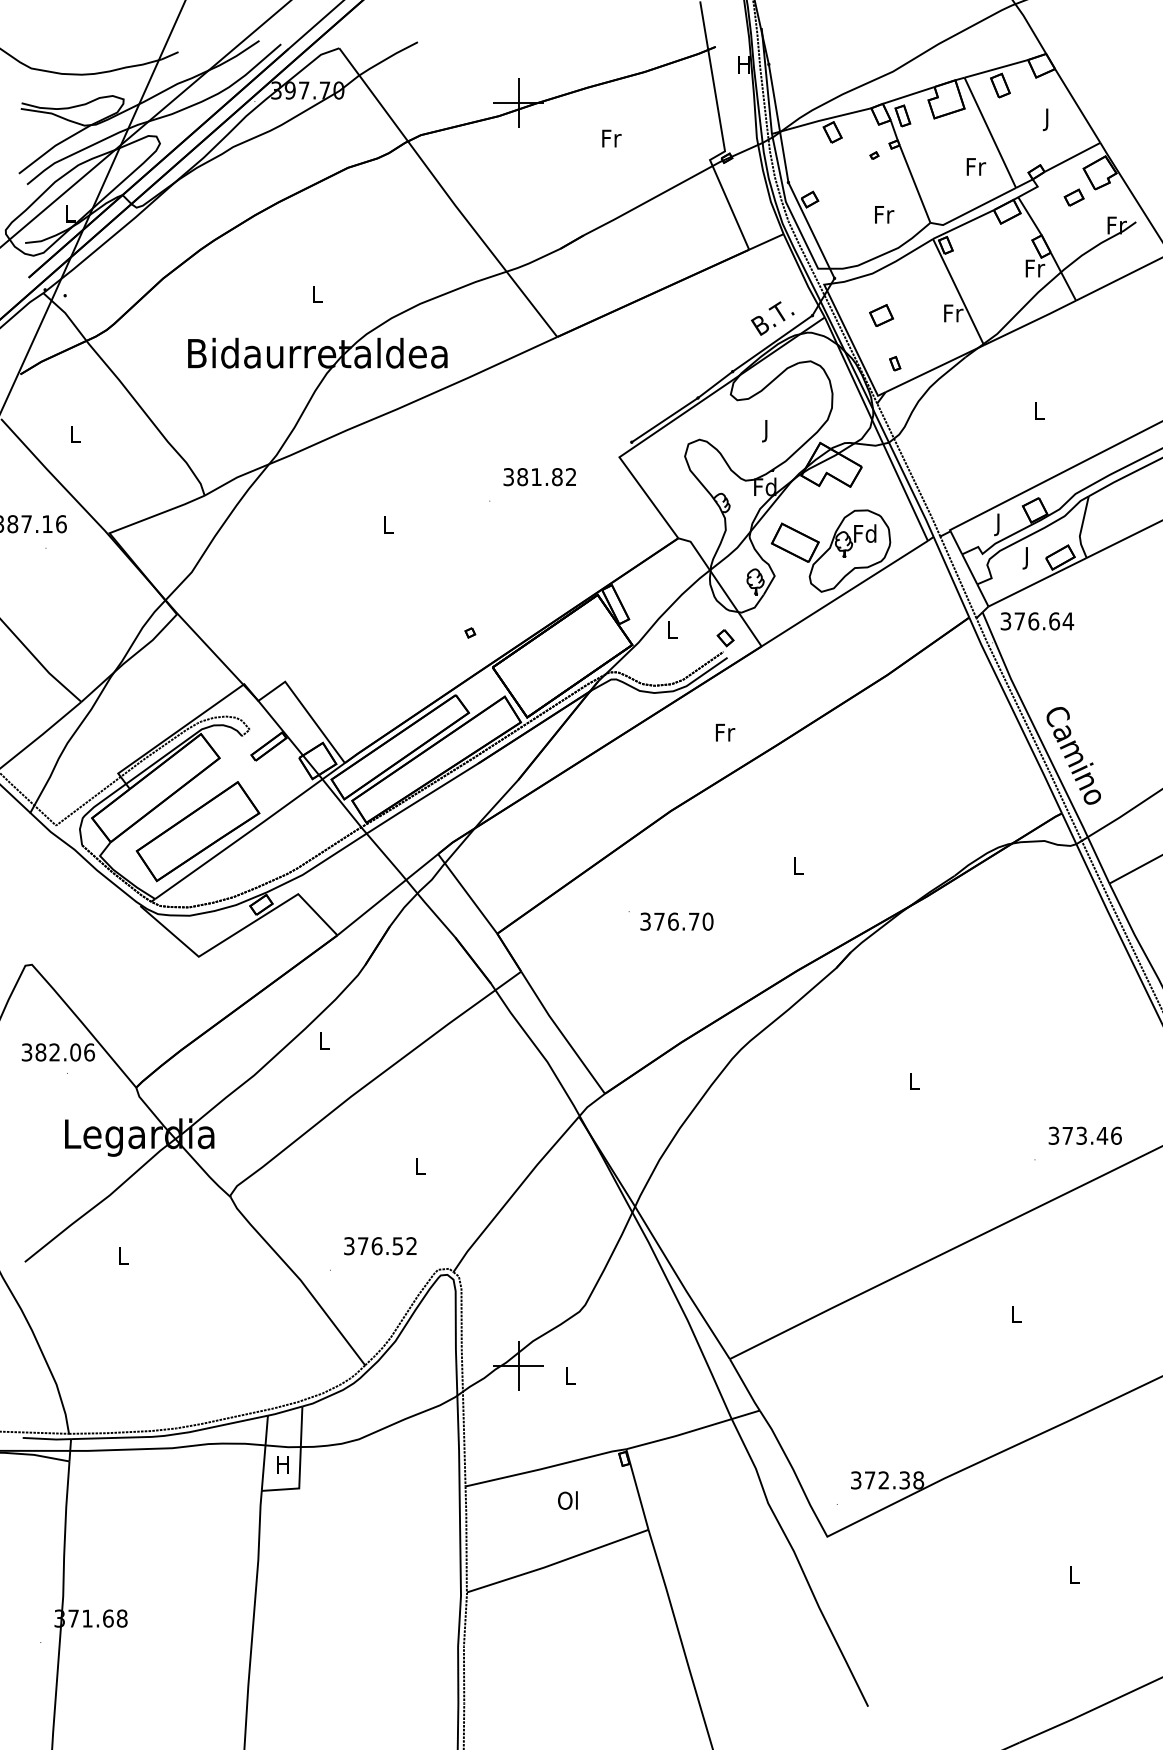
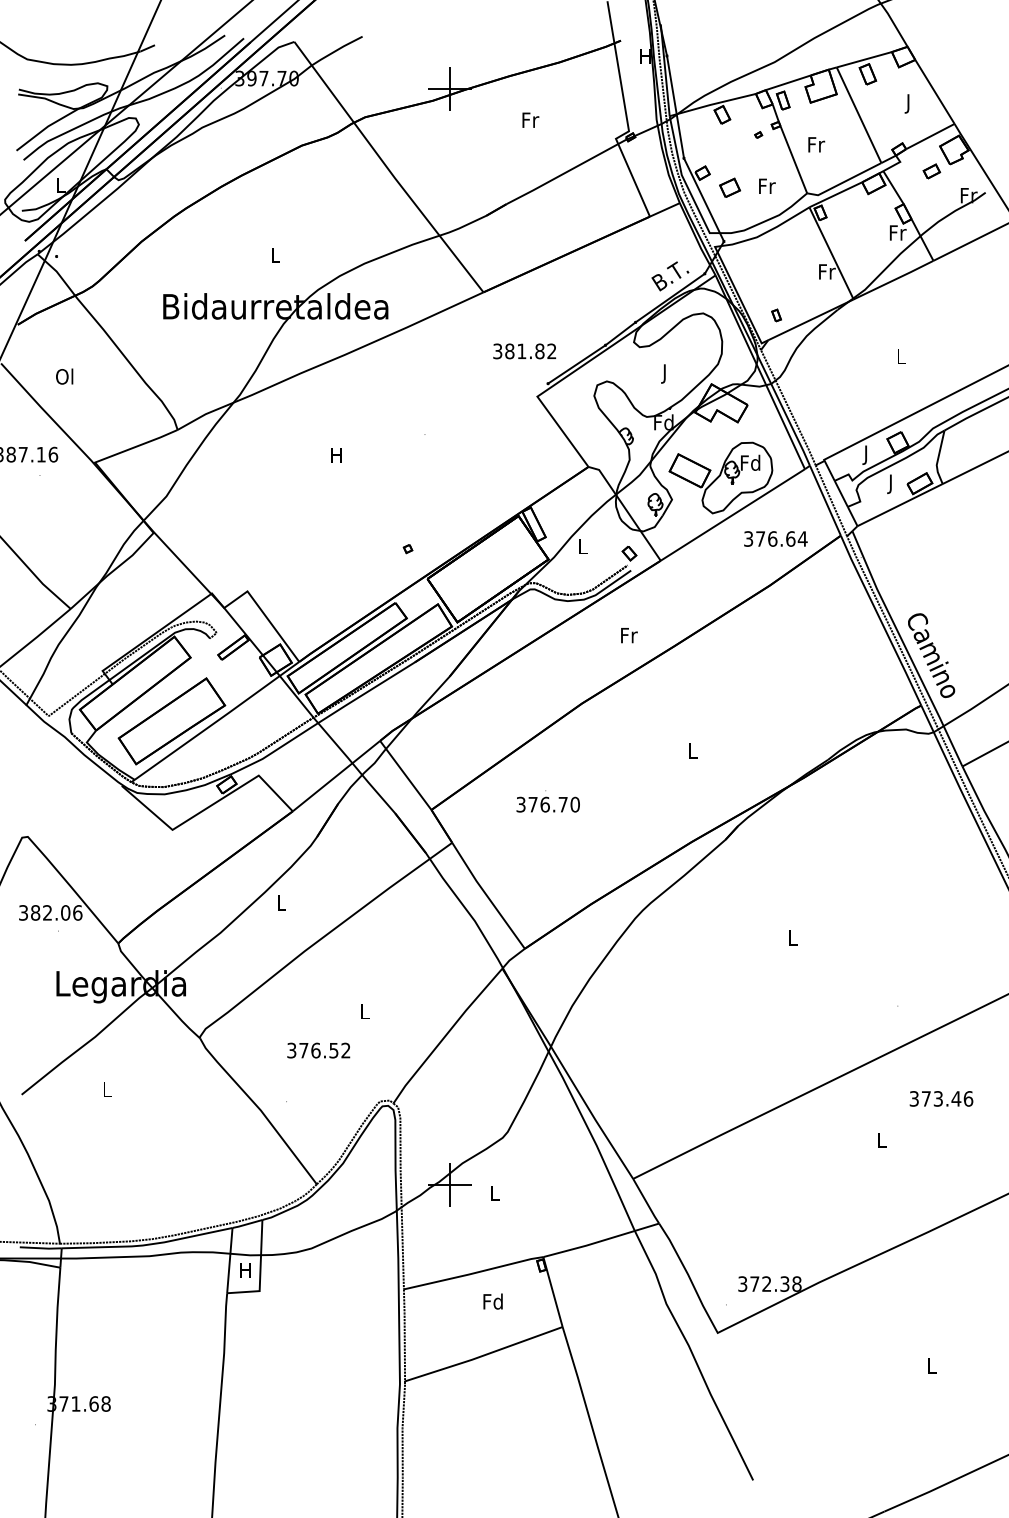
text: (976, 166) -> (816, 144), moved
part: (881, 315) -> (730, 187), moved
text: (74, 433) -> (64, 376), L -> Ol
text: (539, 477) -> (524, 351), moved
text: (387, 524) -> (336, 454), L -> H
text: (1037, 621) -> (775, 539), moved
text: (676, 921) -> (547, 804), moved
text: (1084, 1135) -> (940, 1098), moved
text: (380, 1246) -> (318, 1050), moved
text: (568, 1500) -> (493, 1301), Ol -> Fd

